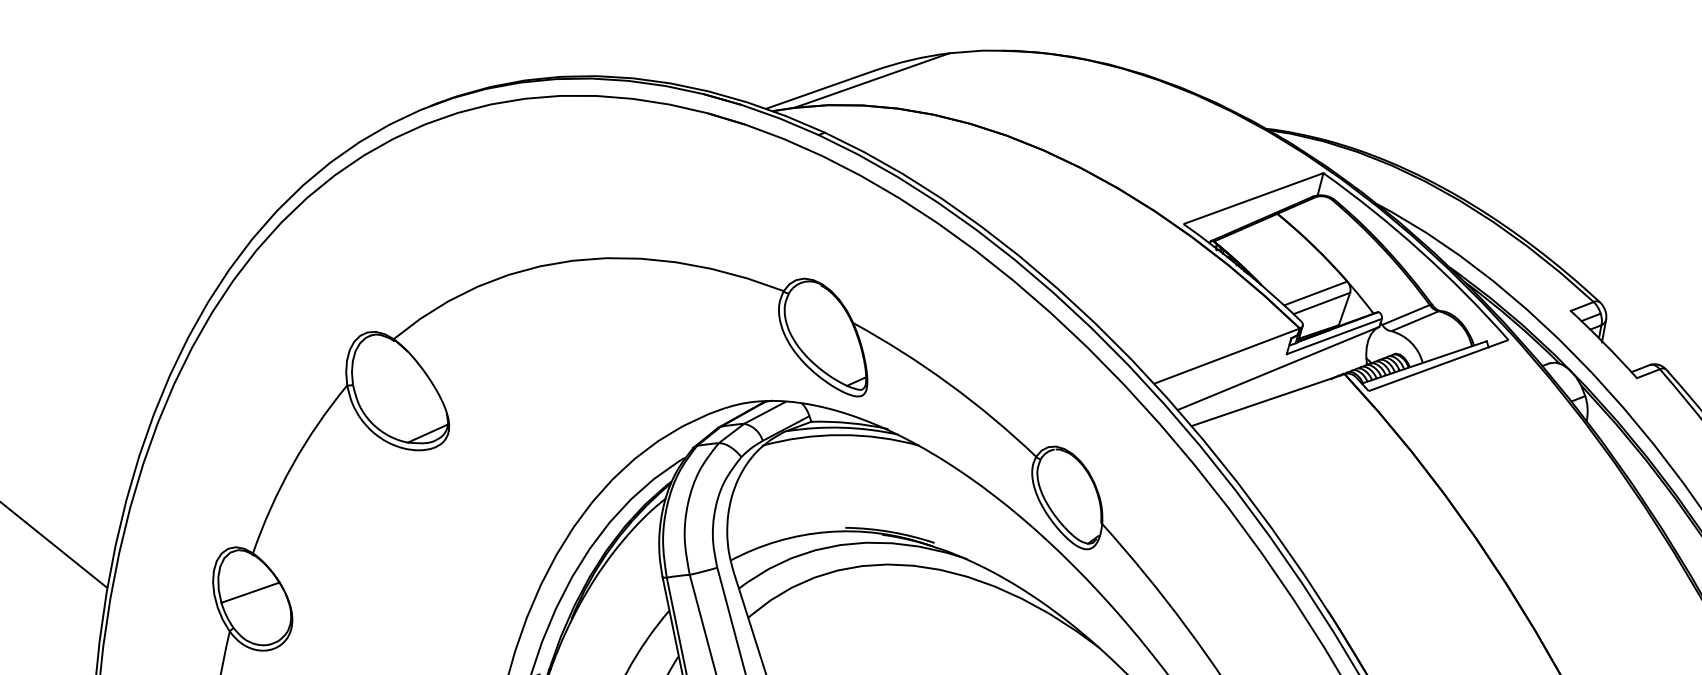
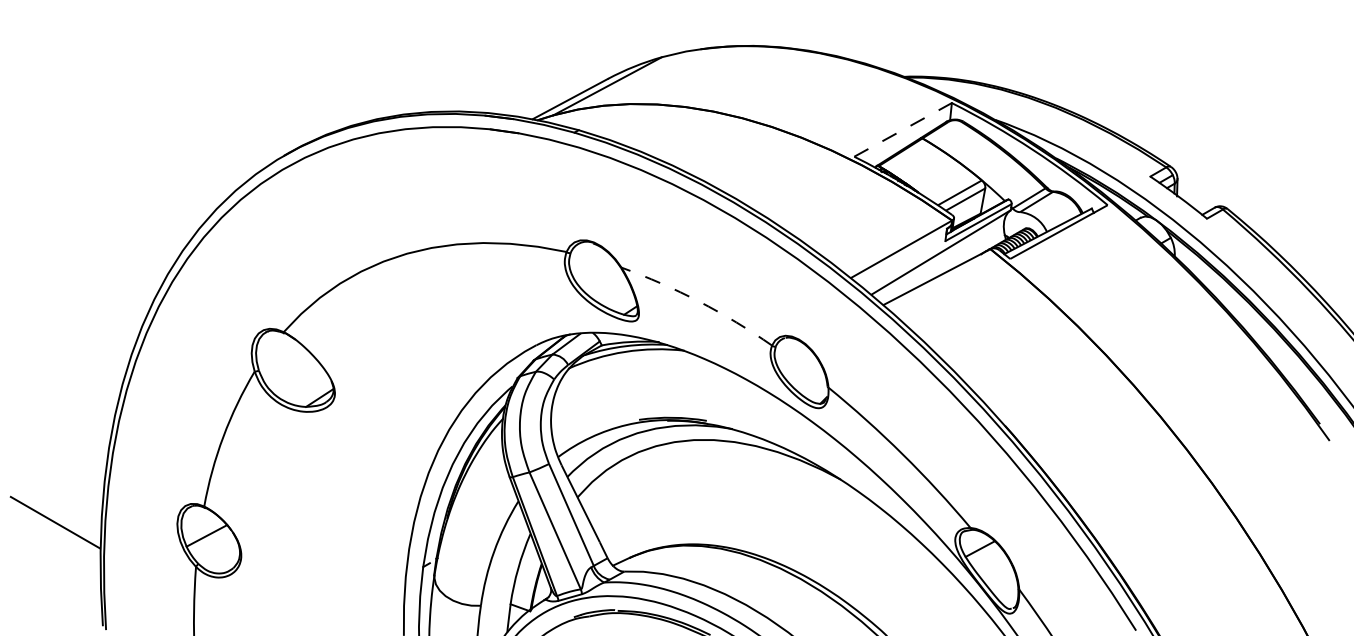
line: (1254, 198) -> (903, 129), solid -> dashed
arc: (949, 383) -> (699, 301), solid -> dashed

